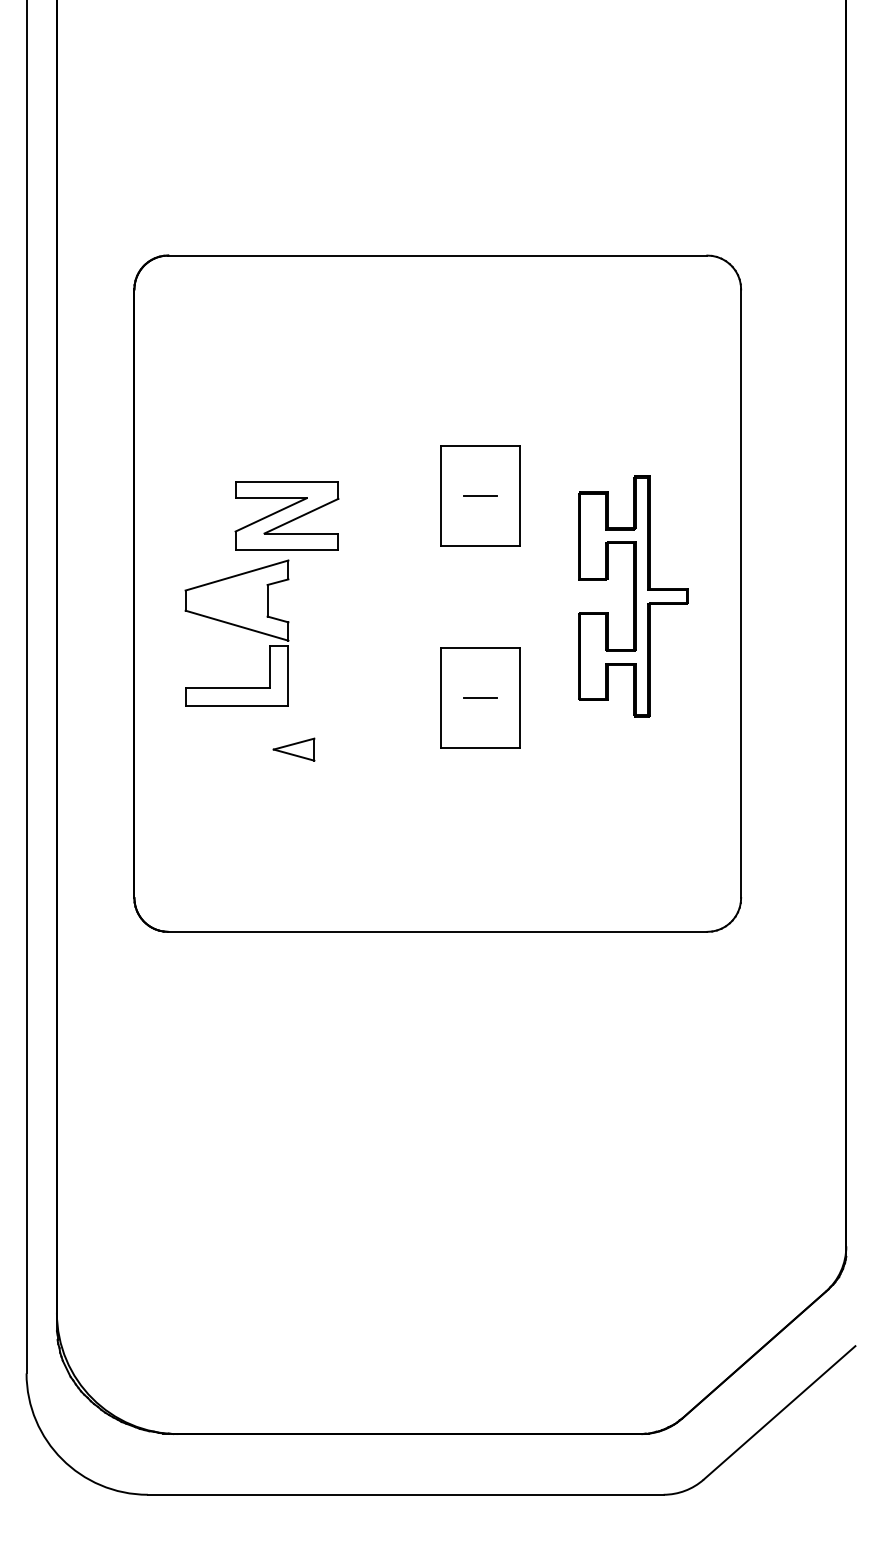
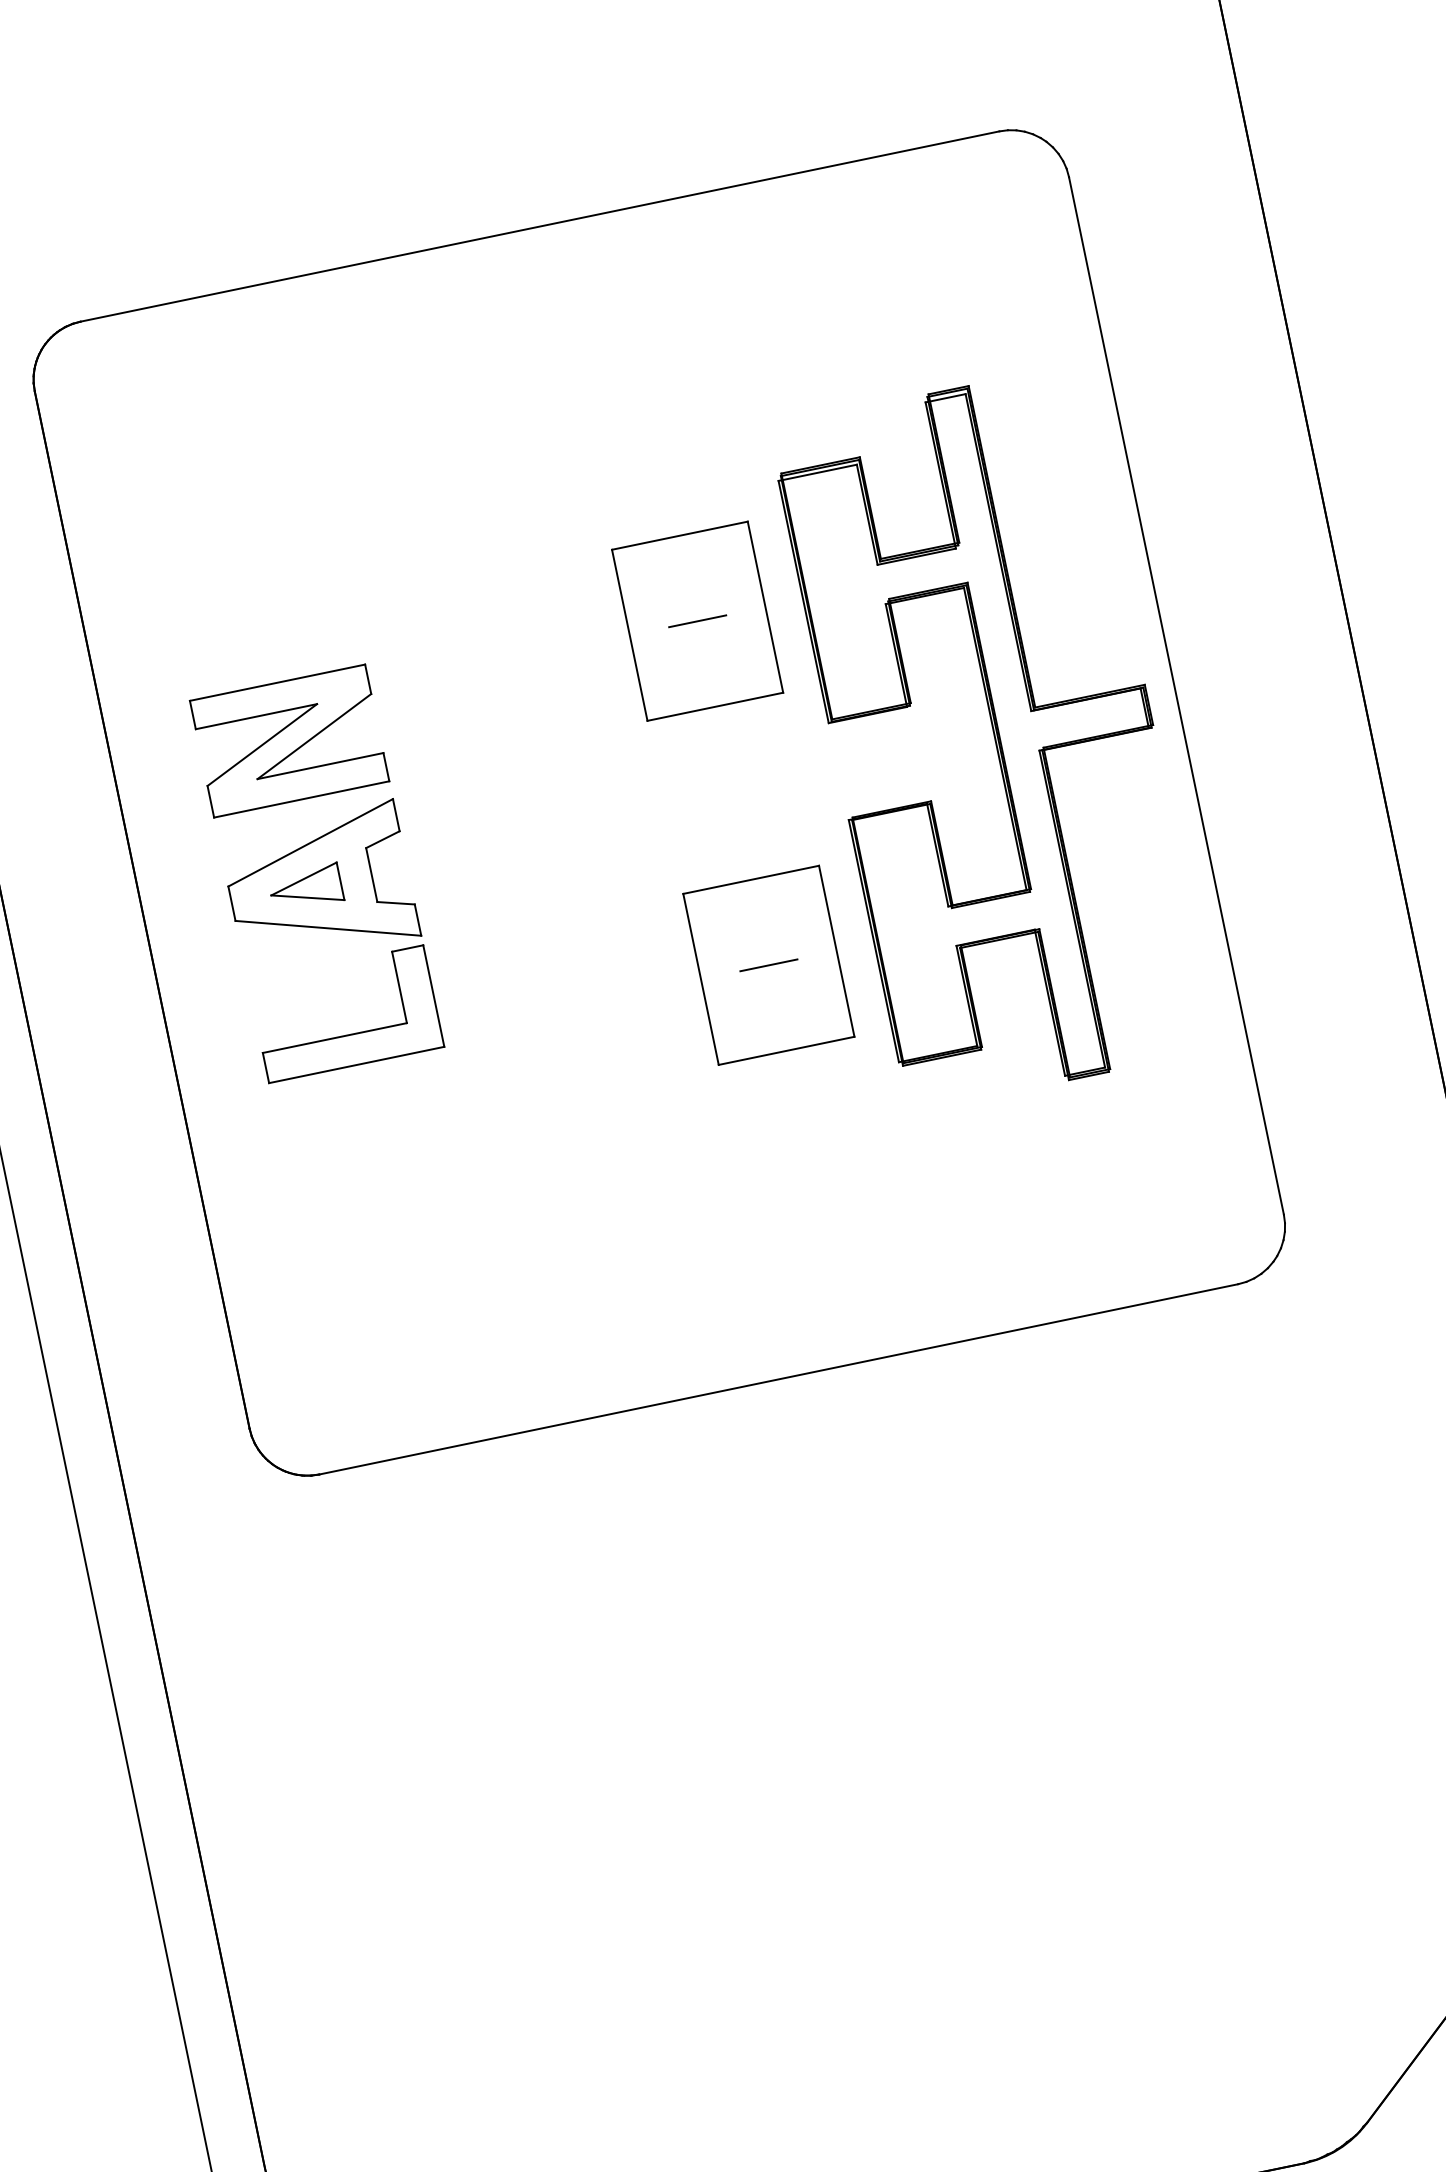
part: (286, 515) -> (288, 740), moved
part: (633, 595) -> (993, 736), size x1.67
part: (293, 749) -> (304, 888), moved

